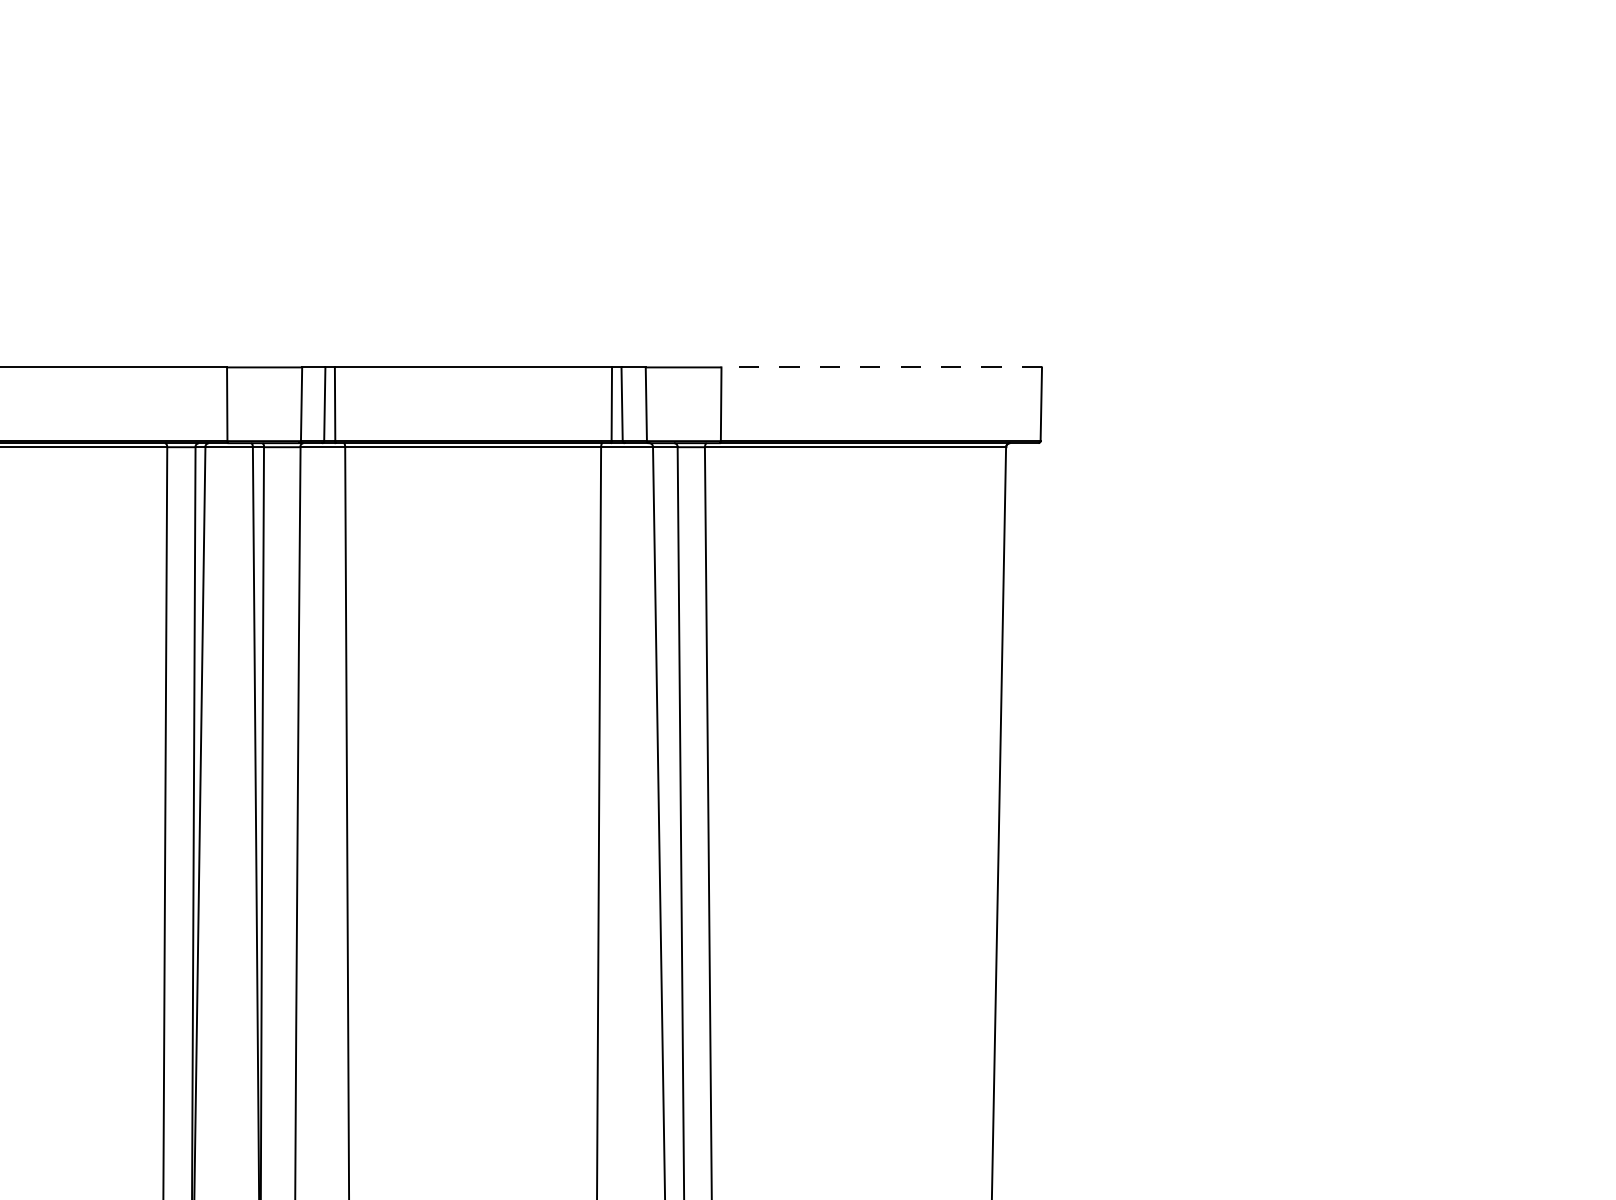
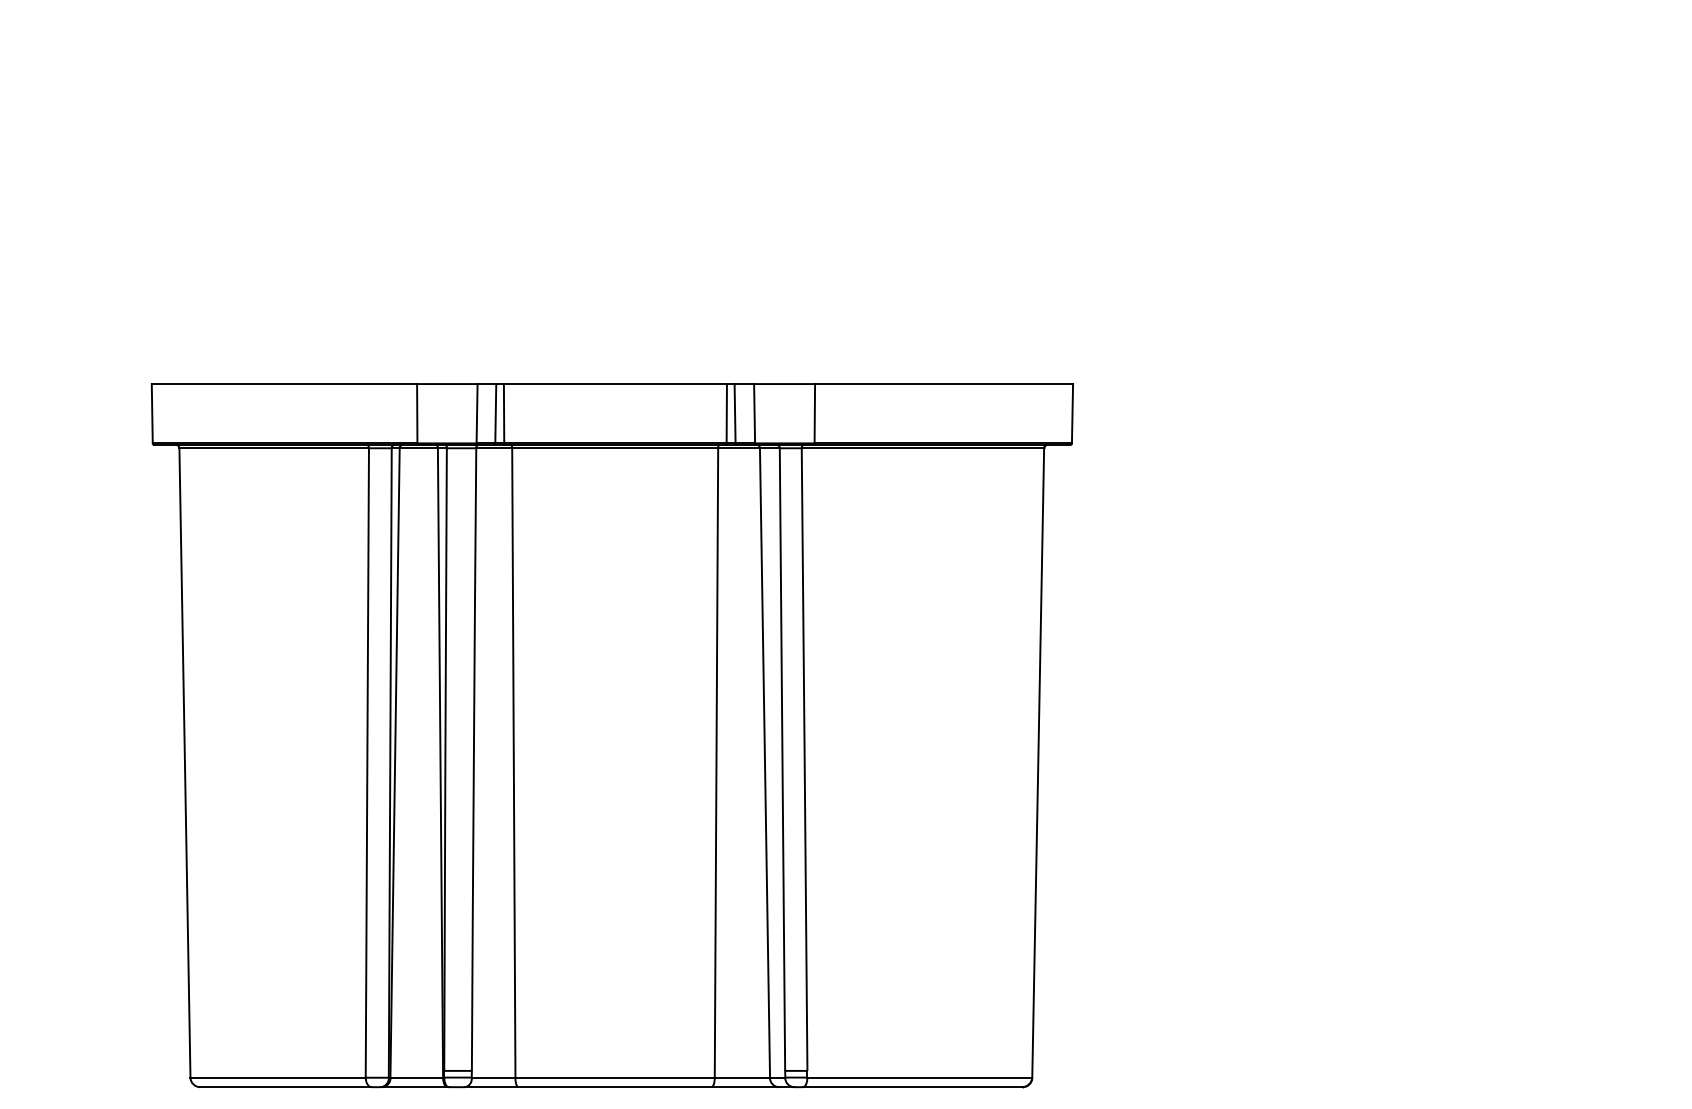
line: (882, 367) -> (944, 384), dashed -> solid

